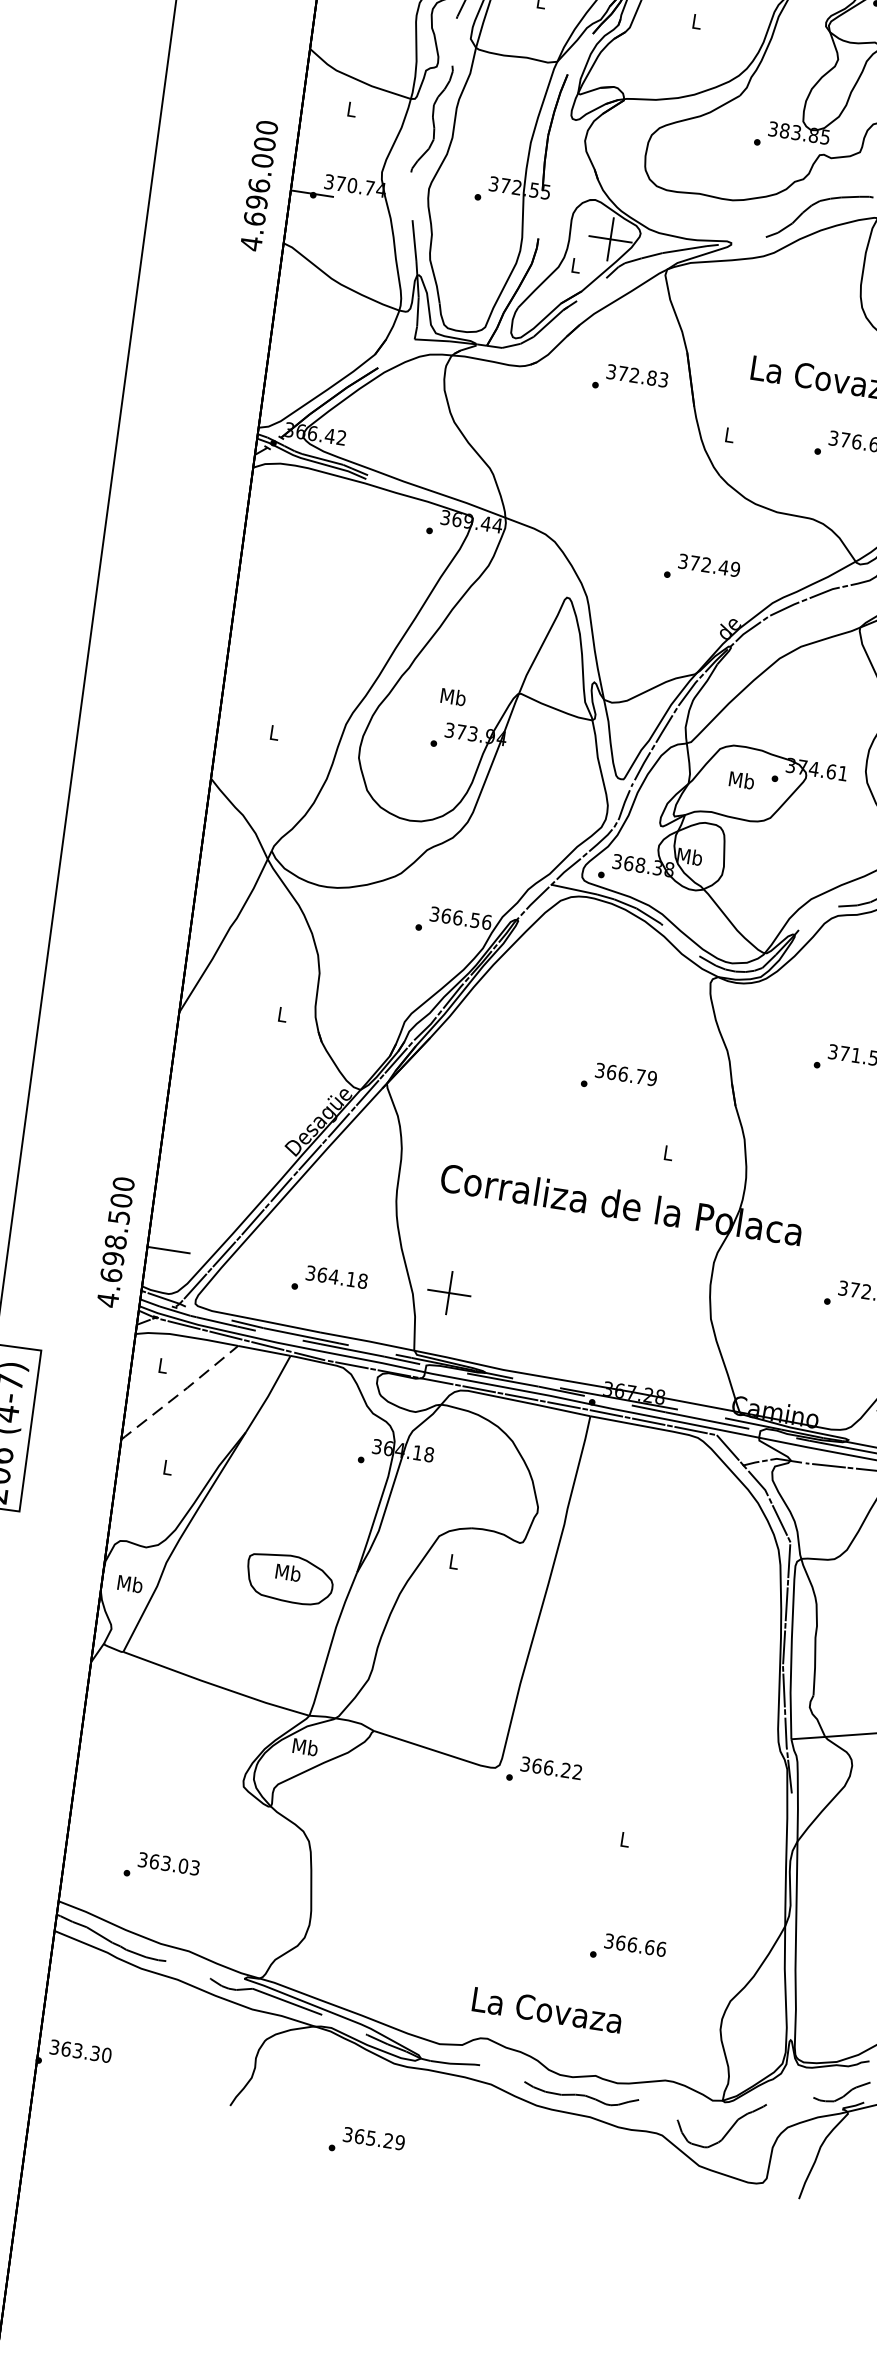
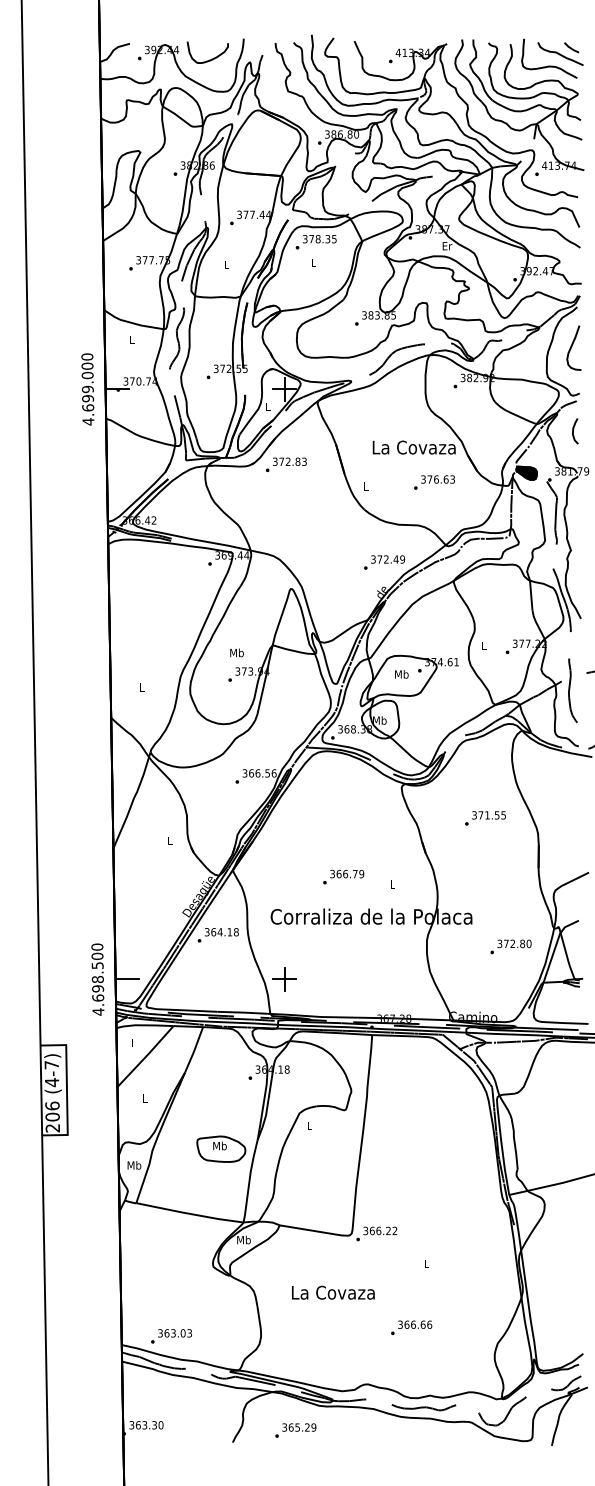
text: (258, 185) -> (87, 389), 4.696.000 -> 4.699.000
text: (630, 379) -> (286, 464), moved
text: (702, 569) -> (384, 562), moved
text: (618, 1077) -> (343, 876), moved
text: (328, 1281) -> (217, 935), moved
line: (179, 1392) -> (145, 1056), dashed -> solid
text: (161, 1868) -> (171, 1336), moved
text: (628, 1949) -> (411, 1327), moved
text: (547, 2009) -> (333, 1292), moved
text: (366, 2142) -> (295, 1430), moved

